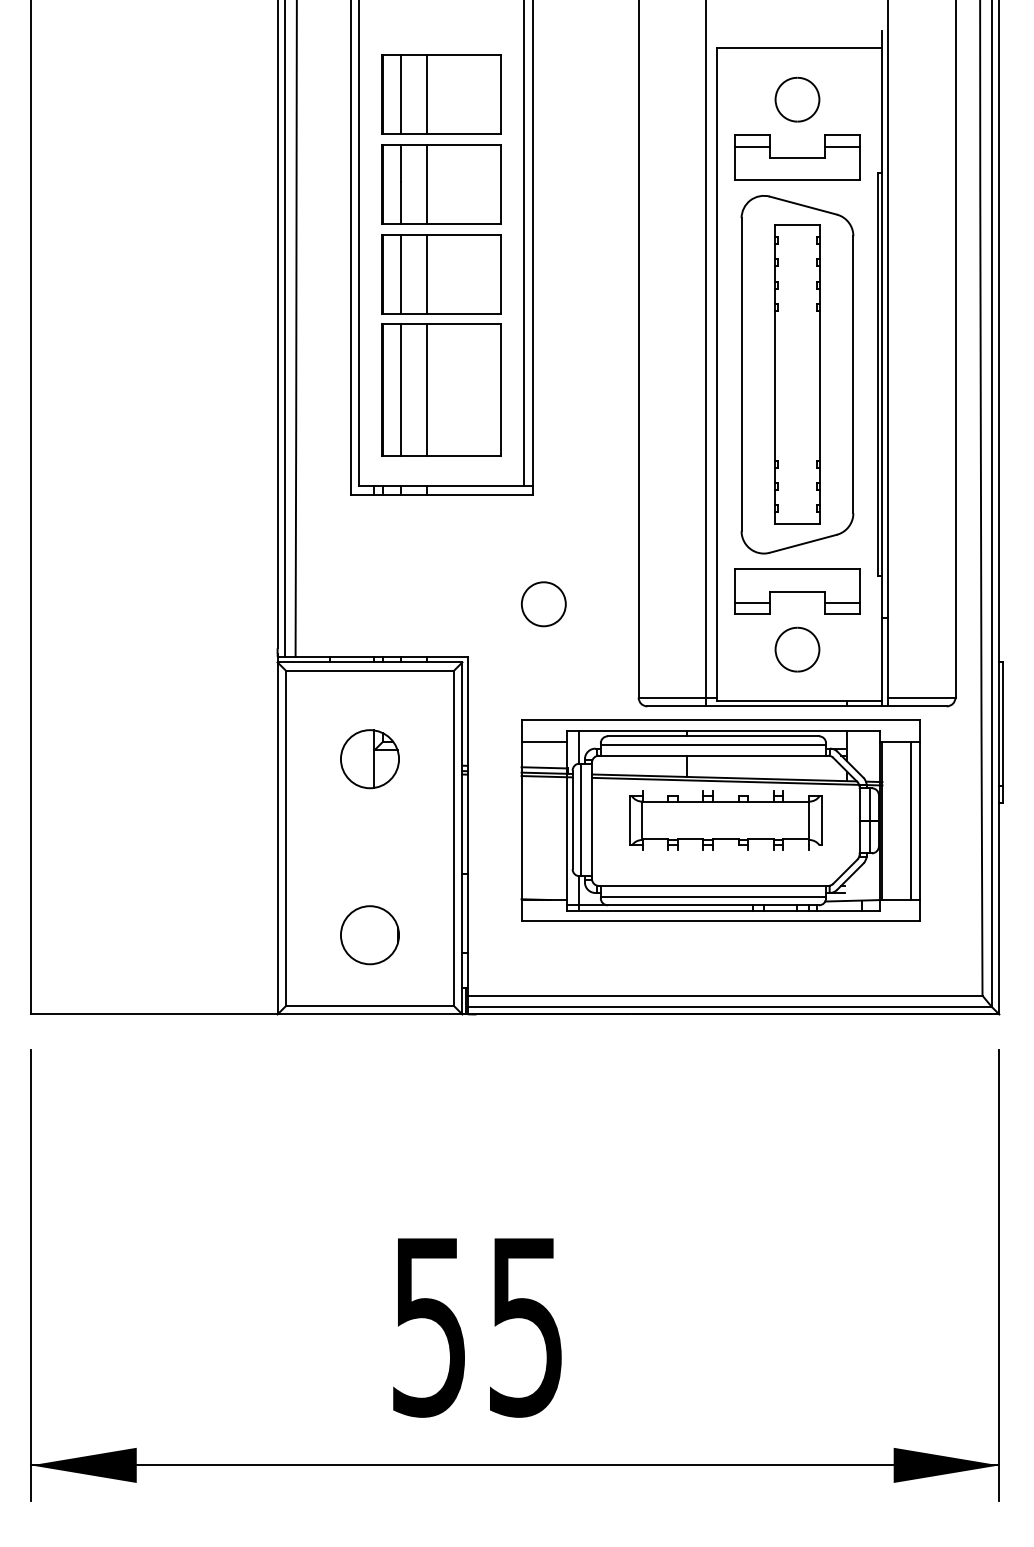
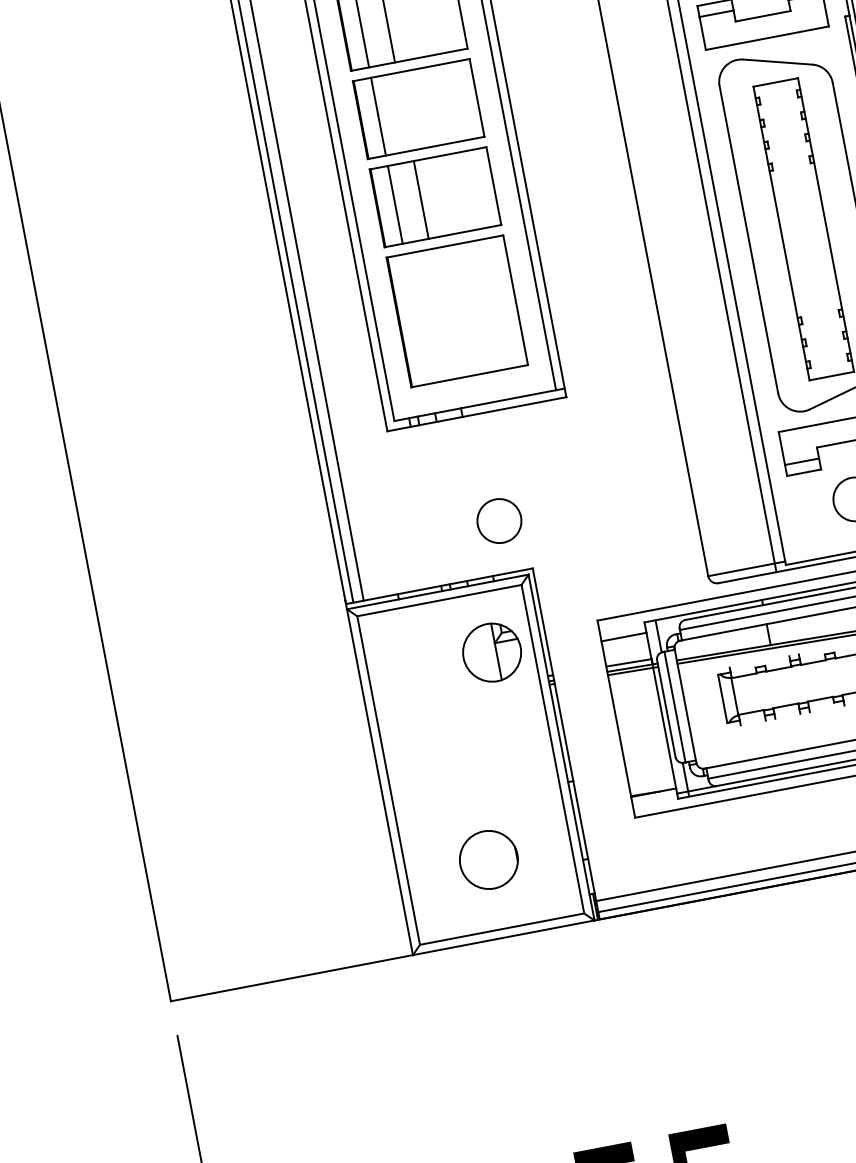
line: (427, 184) -> (404, 111), removed
line: (400, 390) -> (416, 319), removed
line: (427, 390) -> (443, 314), removed
part: (543, 604) -> (499, 521), moved
part: (369, 759) -> (491, 653), moved

